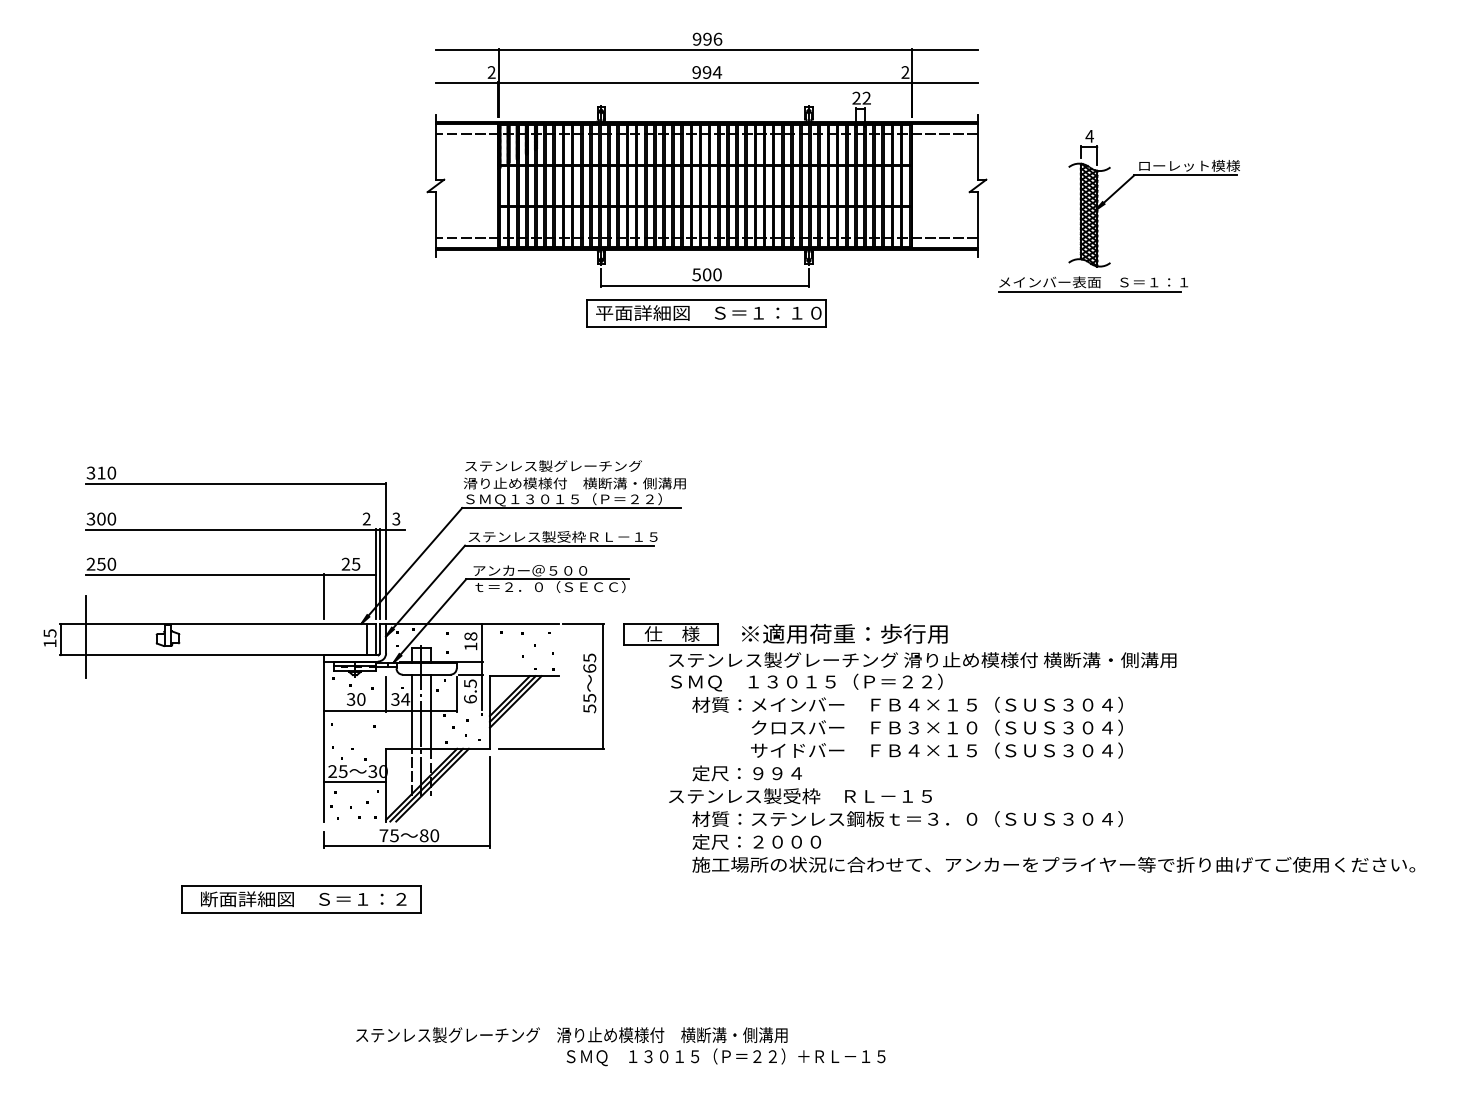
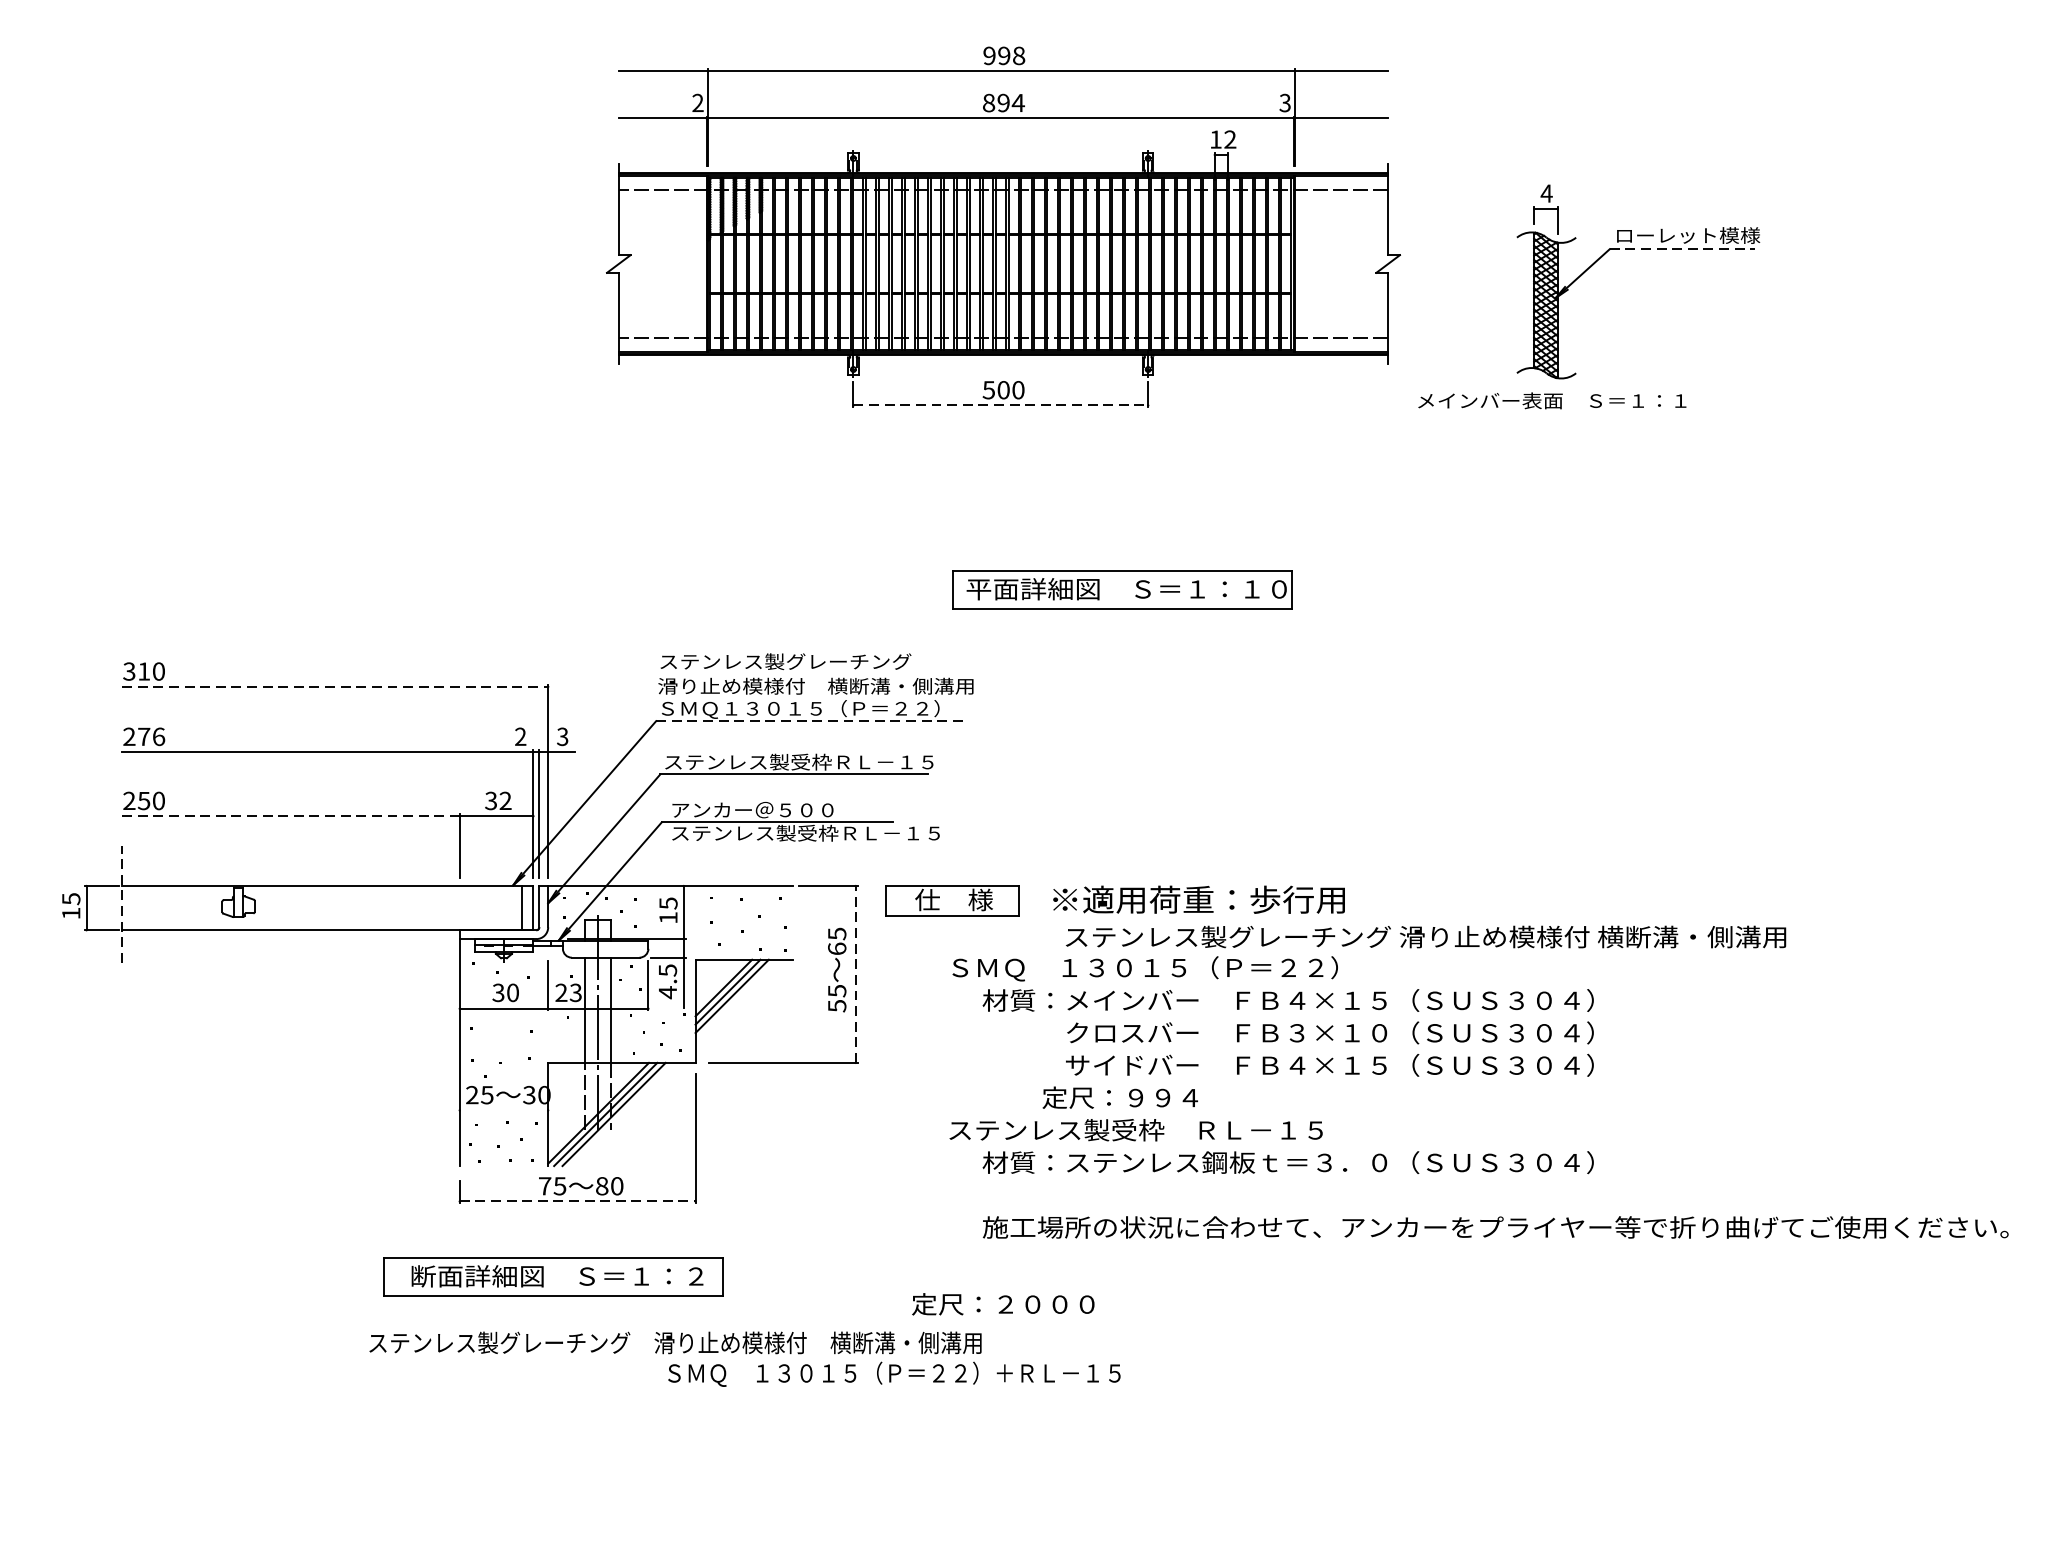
text: (717, 38) -> (1018, 54), 996 -> 998
text: (696, 72) -> (988, 103), 994 -> 894
text: (905, 72) -> (1285, 103), 2 -> 3
text: (856, 97) -> (1215, 138), 22 -> 12
line: (1185, 175) -> (1682, 249), solid -> dashed
line: (705, 285) -> (1001, 405), solid -> dashed
line: (1089, 291) -> (1546, 413), removed
part: (706, 313) -> (1123, 589), moved
line: (236, 483) -> (335, 686), solid -> dashed
line: (572, 508) -> (812, 721), solid -> dashed
text: (101, 518) -> (144, 736), 300 -> 276
text: (350, 563) -> (497, 799), 25 -> 32
line: (204, 575) -> (290, 816), solid -> dashed
text: (567, 586) -> (805, 832), ｔ＝２．０（ＳＥＣＣ） -> ステンレス製受枠ＲＬ－１５
line: (85, 636) -> (121, 903), solid -> dashed
text: (470, 636) -> (667, 903), 18 -> 15
text: (922, 659) -> (1425, 936), moved
line: (602, 686) -> (855, 974), solid -> dashed
text: (470, 698) -> (667, 991), 6.5 -> 4.5
text: (400, 699) -> (568, 992), 34 -> 23
text: (746, 773) -> (1119, 1097), moved
line: (354, 782) -> (503, 1110), removed
text: (756, 841) -> (1002, 1303), moved
line: (407, 846) -> (578, 1201), solid -> dashed
part: (301, 899) -> (554, 1276), moved
text: (620, 1046) -> (744, 1359), moved

